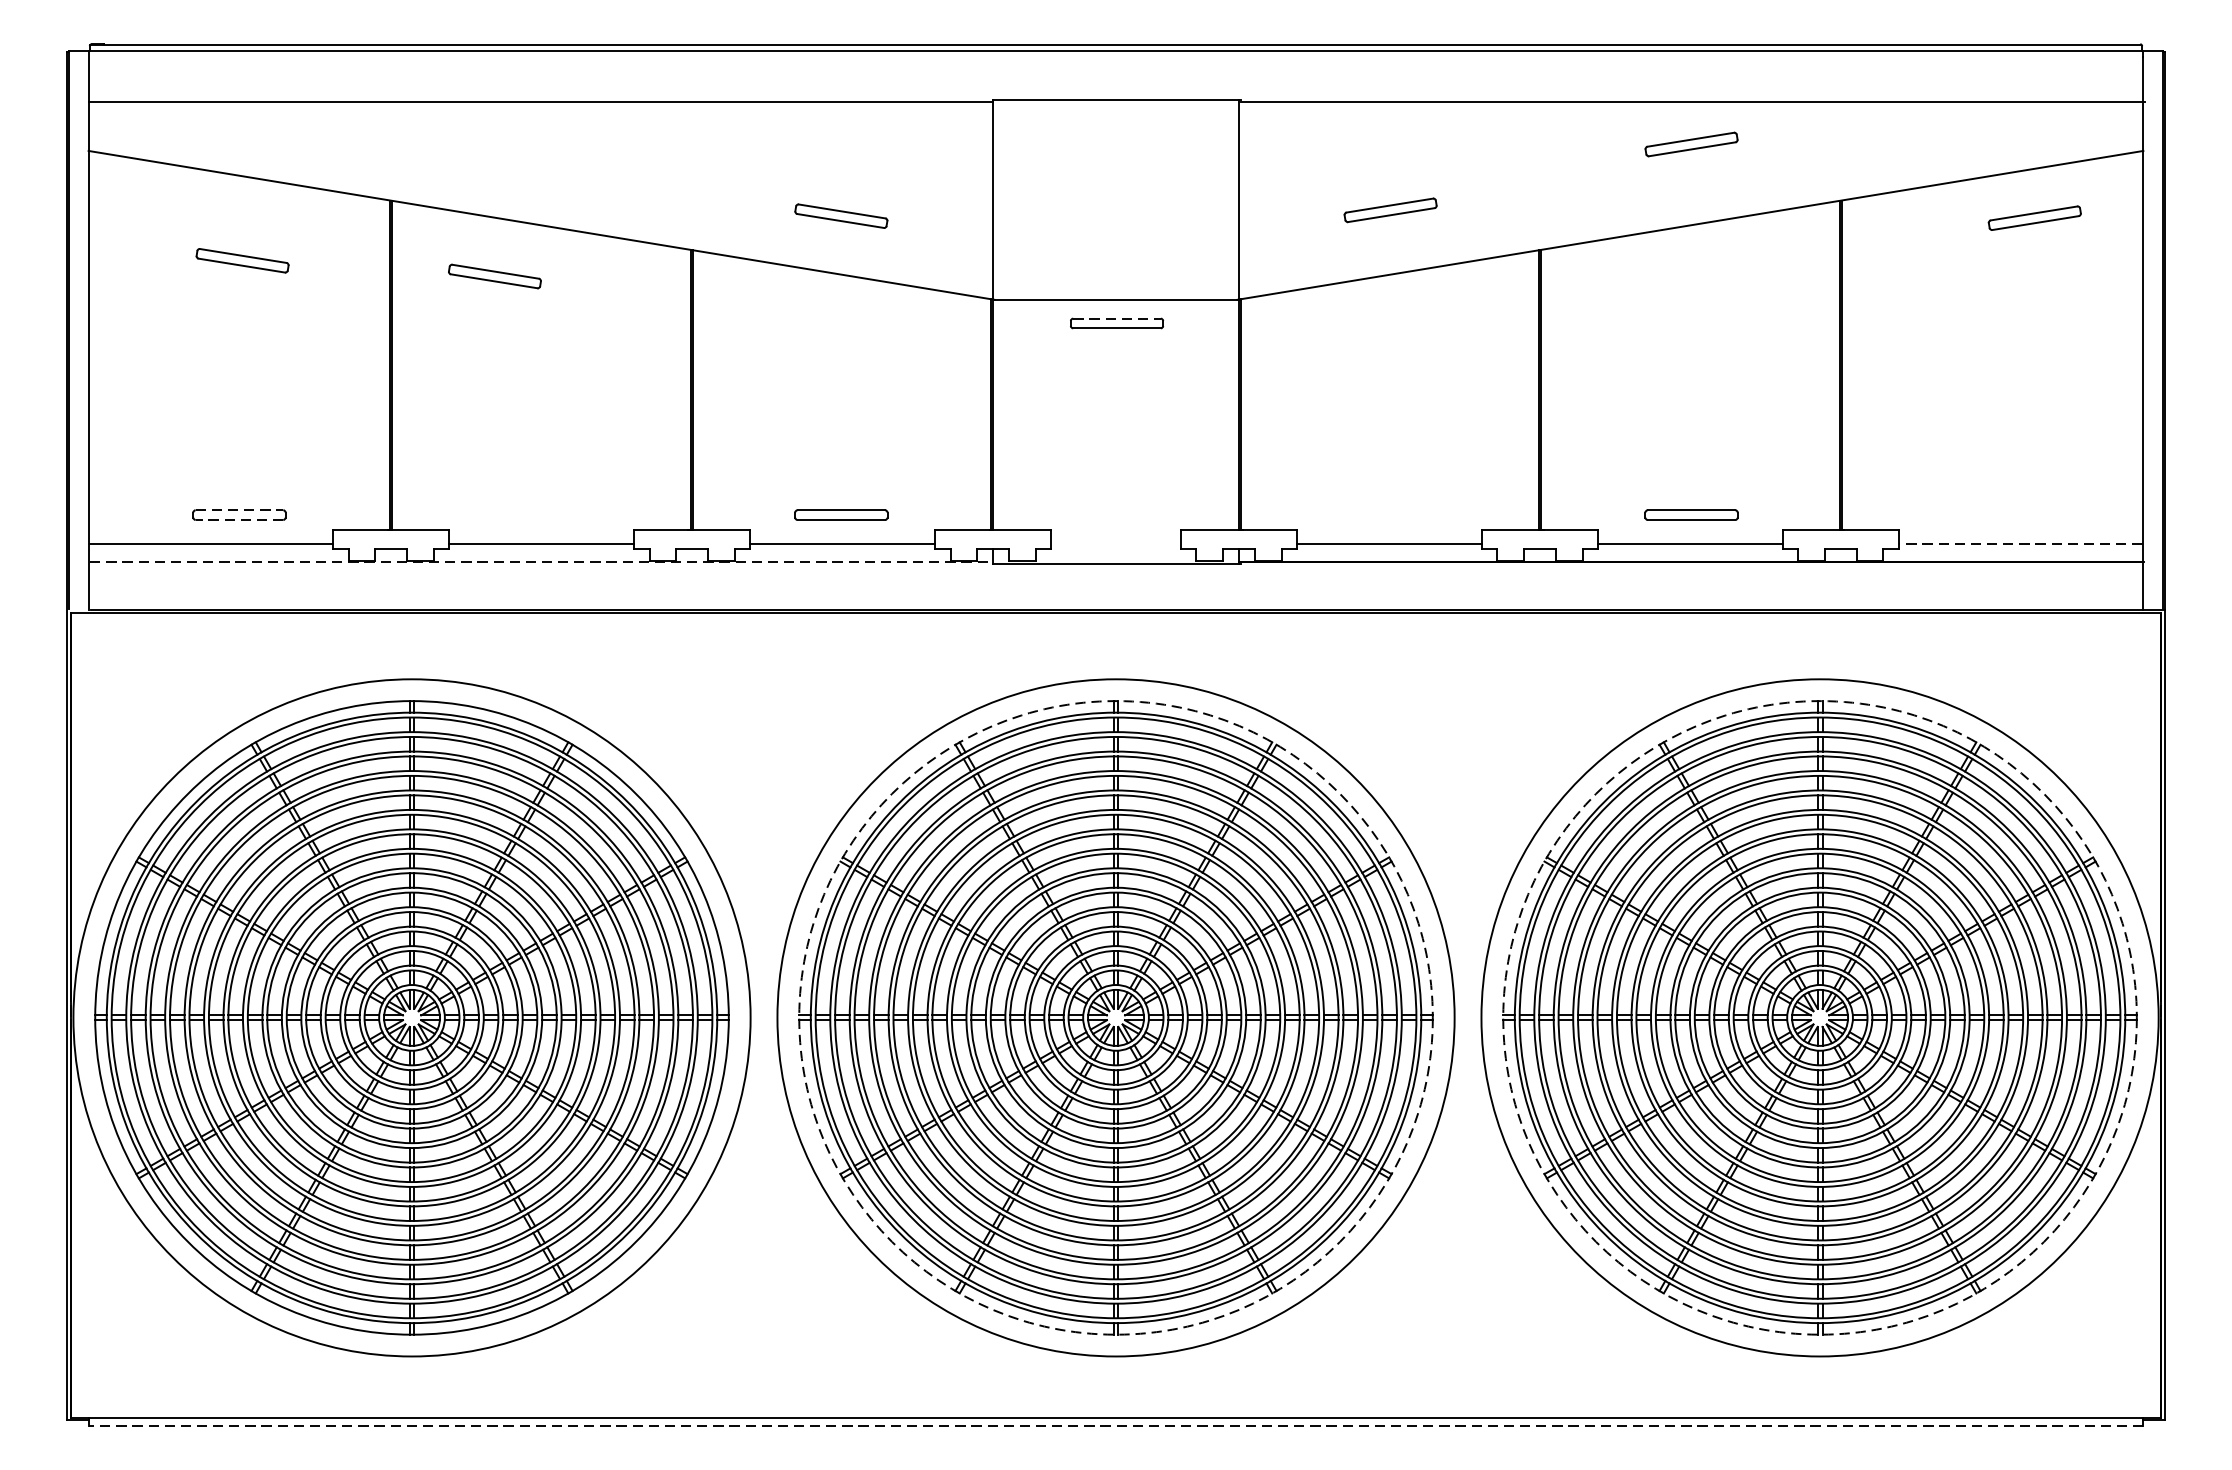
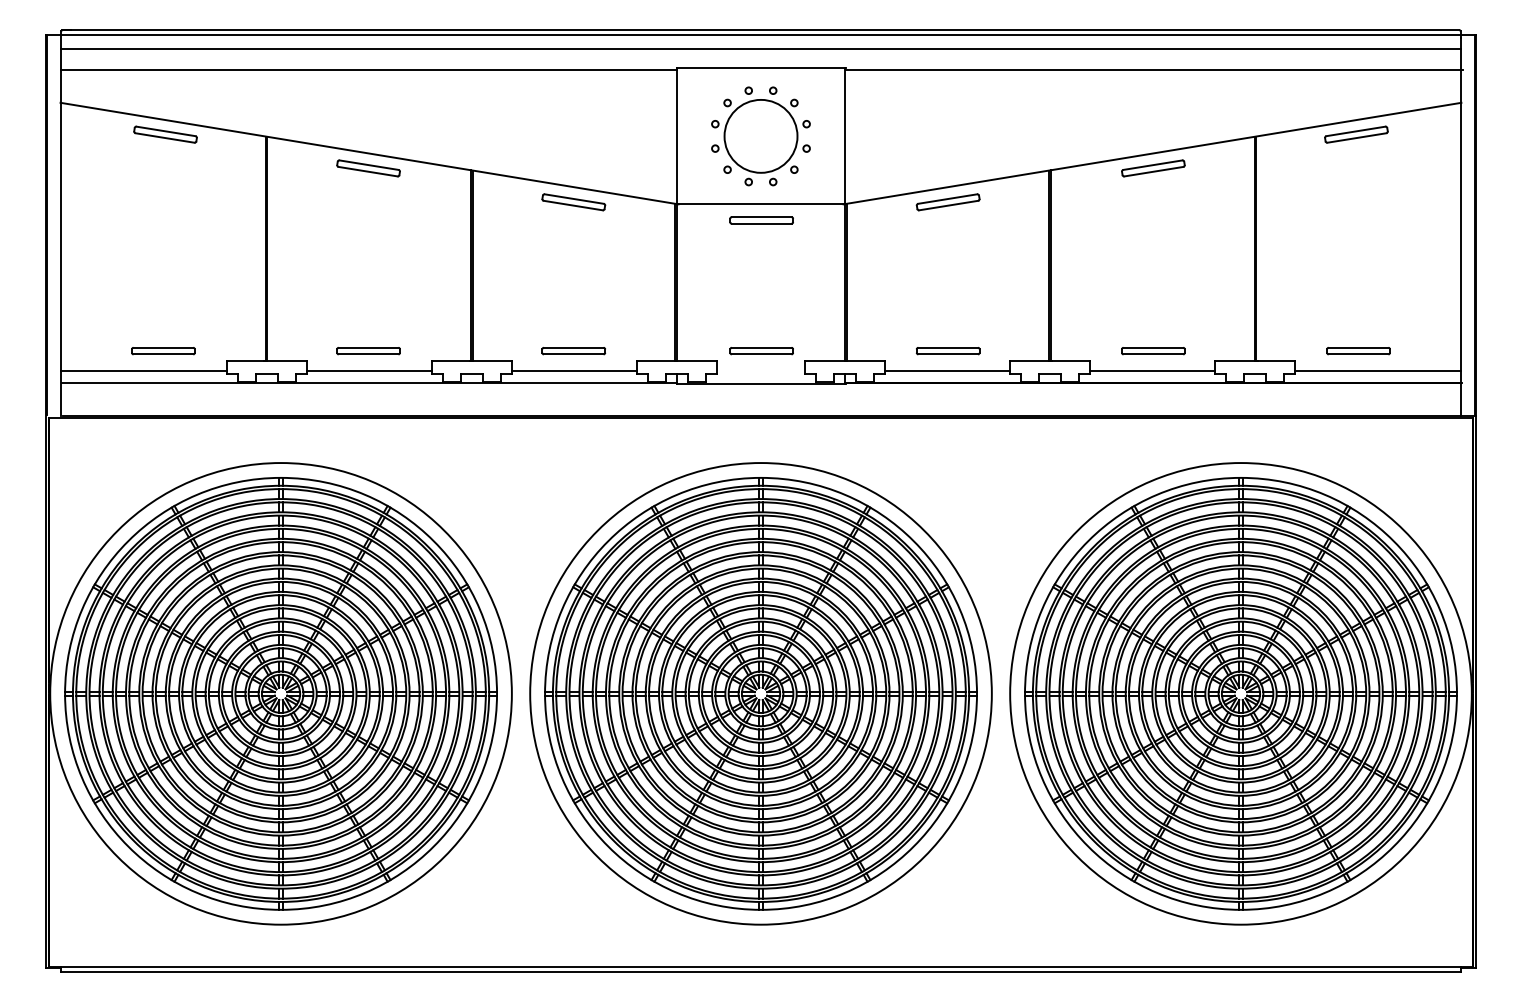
line: (1115, 71) -> (760, 48), added
part: (1691, 144) -> (1153, 168), moved
part: (1115, 200) -> (760, 136), added
part: (1389, 210) -> (947, 202), moved
part: (840, 216) -> (573, 202), moved
part: (2034, 217) -> (1356, 134), moved
part: (242, 260) -> (165, 134), moved
part: (494, 276) -> (368, 168), moved
line: (1116, 319) -> (761, 217), dashed -> solid
line: (239, 509) -> (163, 347), dashed -> solid
part: (540, 515) -> (368, 351), added
part: (1116, 515) -> (761, 351), added
part: (1389, 515) -> (947, 351), added
part: (1992, 515) -> (1358, 351), added
line: (239, 520) -> (163, 354), dashed -> solid
line: (2020, 543) -> (1377, 370), dashed -> solid
line: (541, 561) -> (369, 382), dashed -> solid
circle: (1116, 1017) -> (761, 693), dashed -> solid
circle: (1819, 1017) -> (1240, 693), dashed -> solid
line: (1115, 1425) -> (760, 971), dashed -> solid

